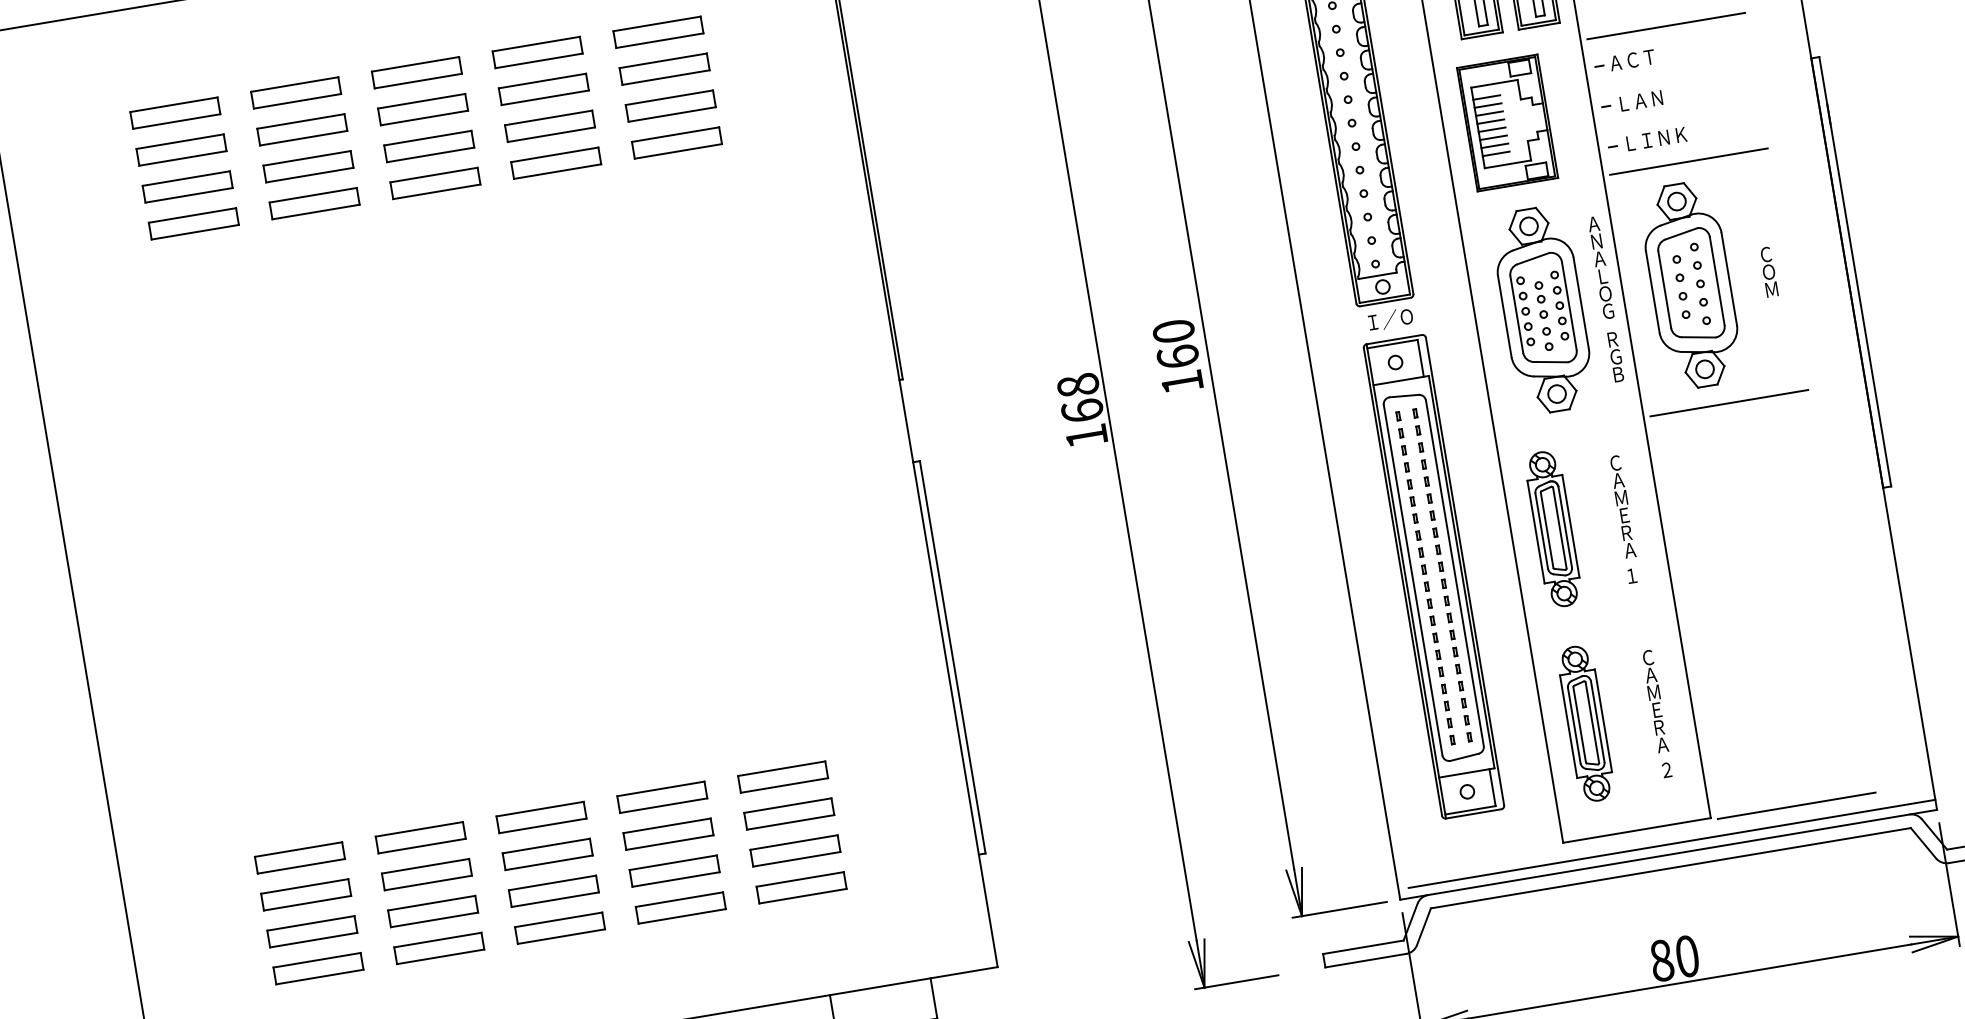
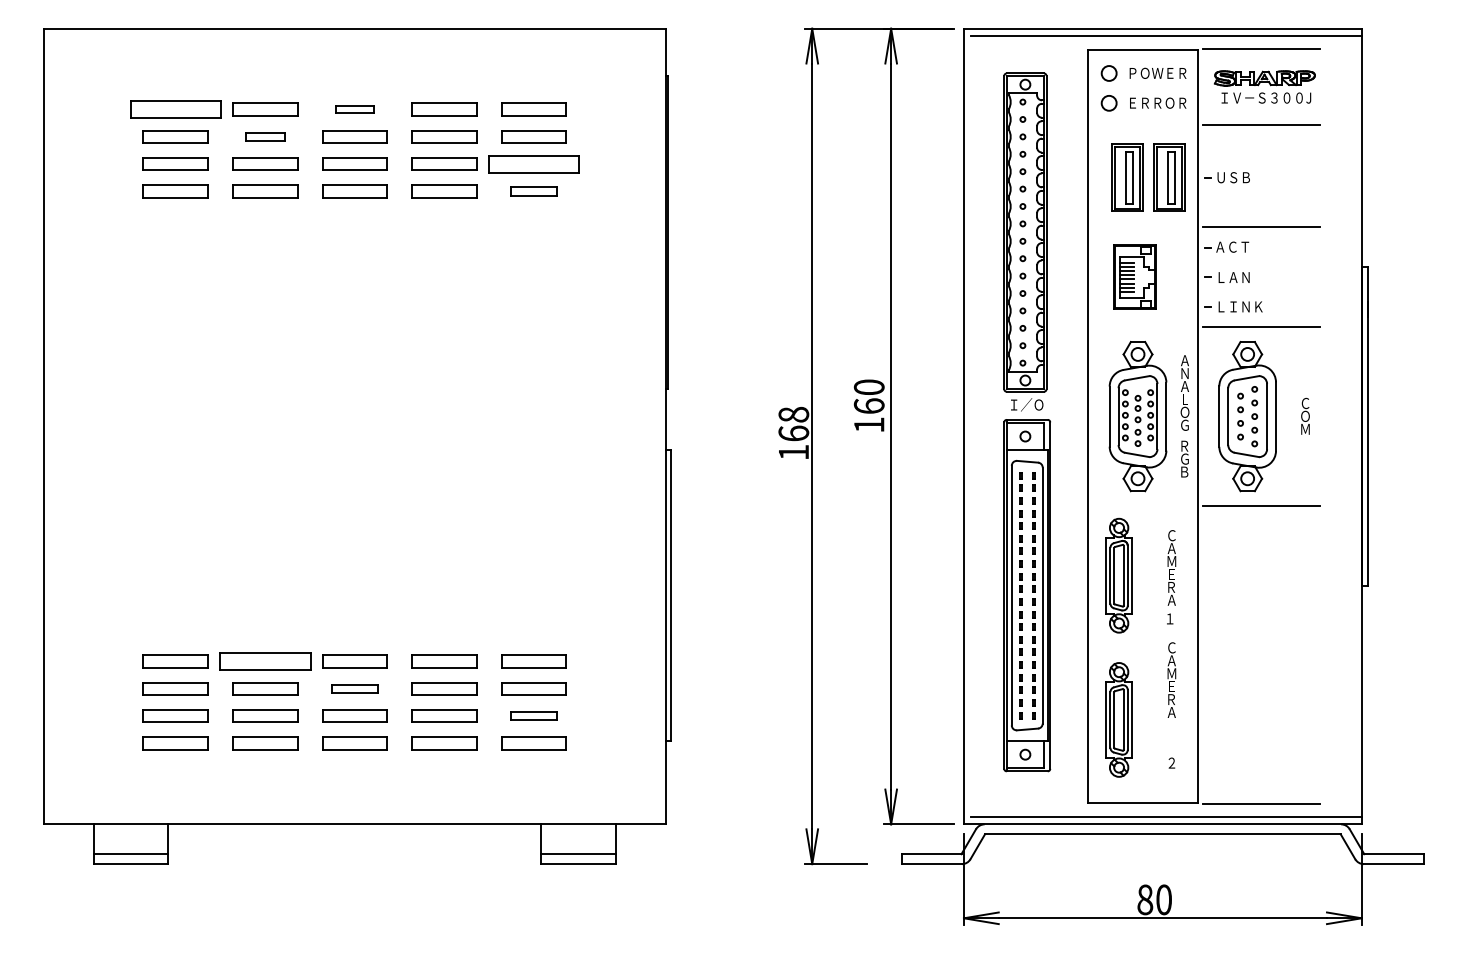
part: (416, 72) -> (354, 109), size x0.6
part: (670, 105) -> (533, 163), size x1.4
part: (174, 113) -> (175, 109), size x1.4
part: (1506, 123) -> (1134, 277), size x0.7
part: (302, 129) -> (265, 136), size x0.6
part: (676, 142) -> (533, 191), size x0.7
text: (1654, 700) -> (1171, 679), moved
part: (421, 837) -> (265, 661), size x1.4
part: (794, 850) -> (533, 715), size x0.7
part: (547, 854) -> (354, 688), size x0.7

